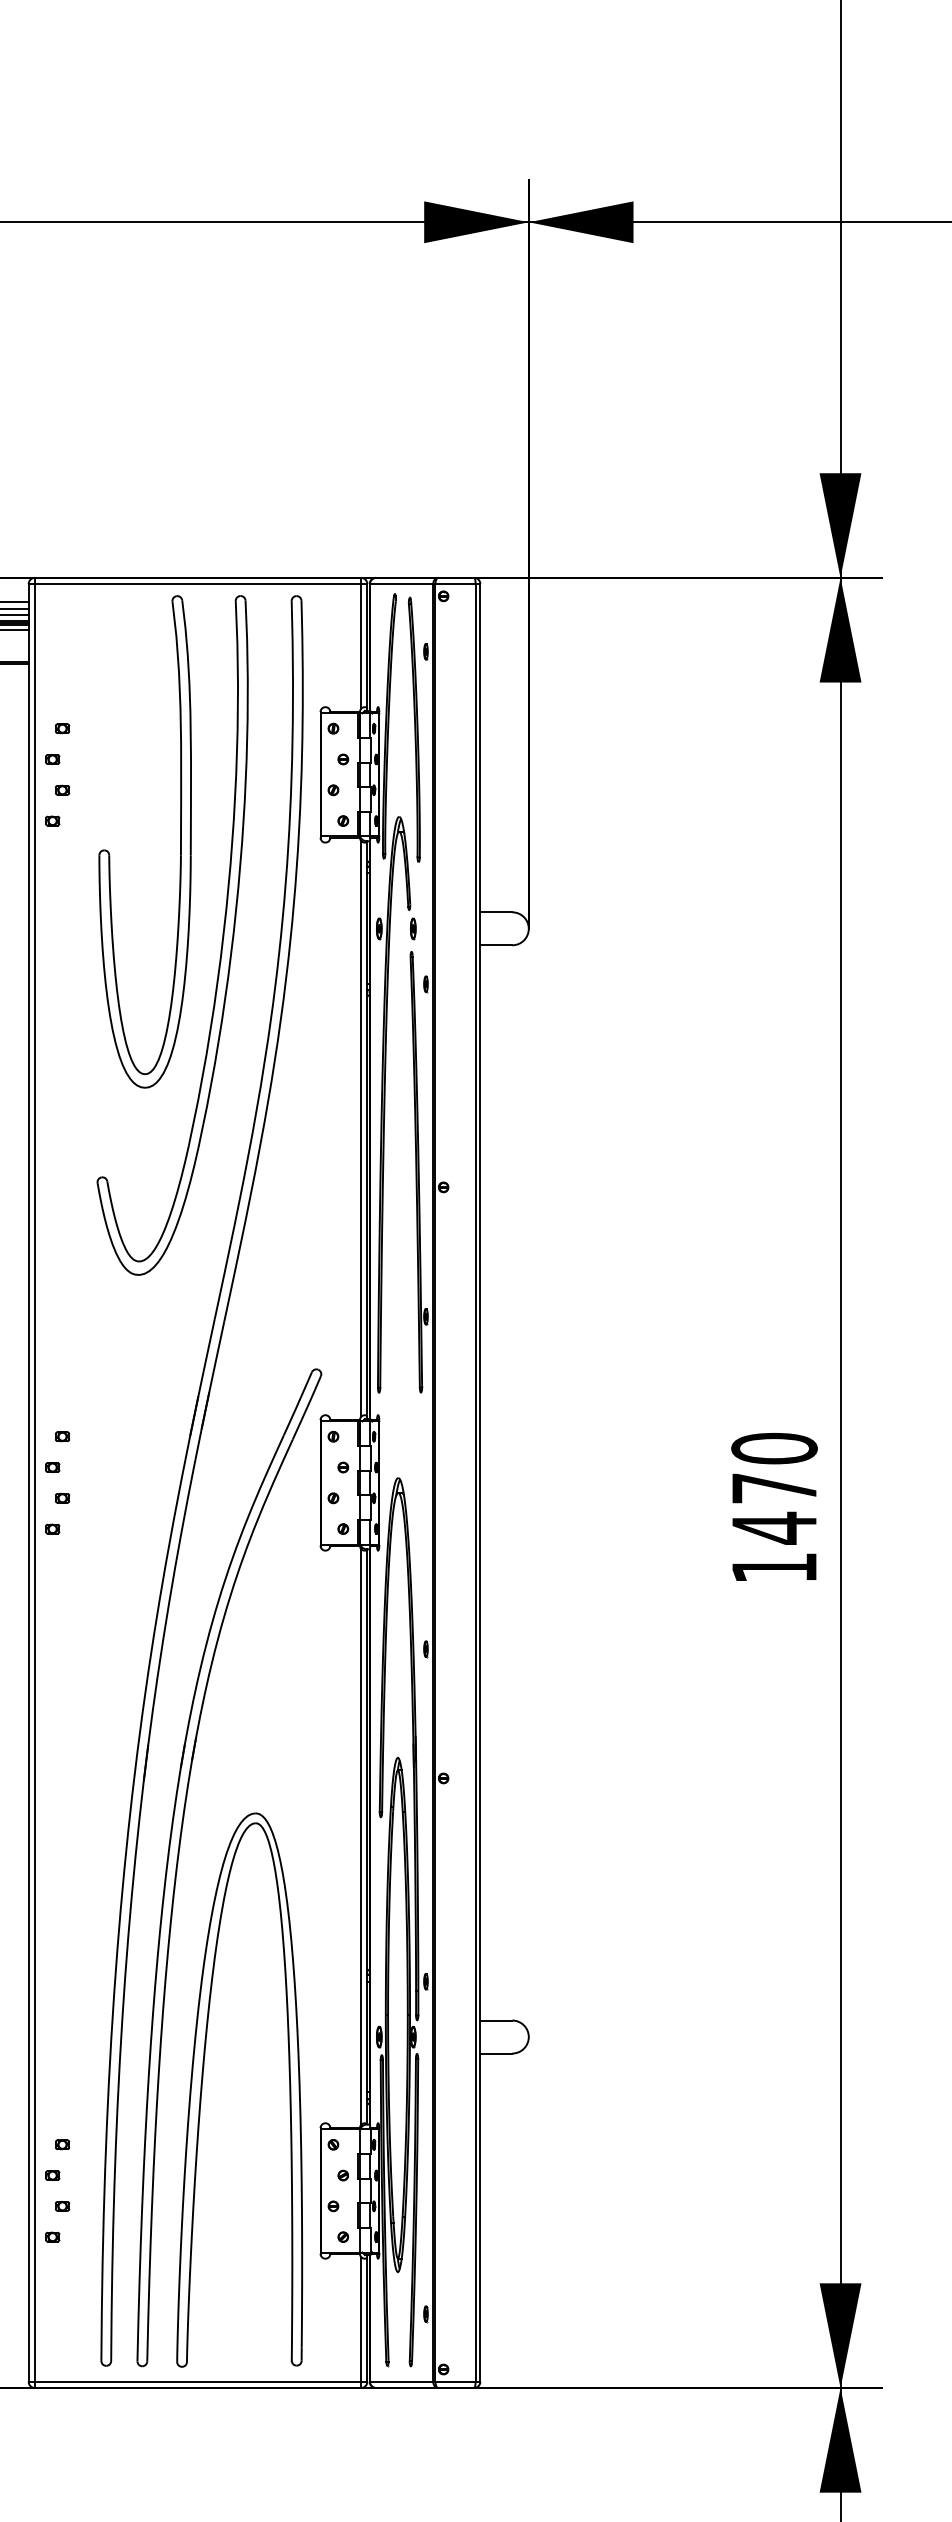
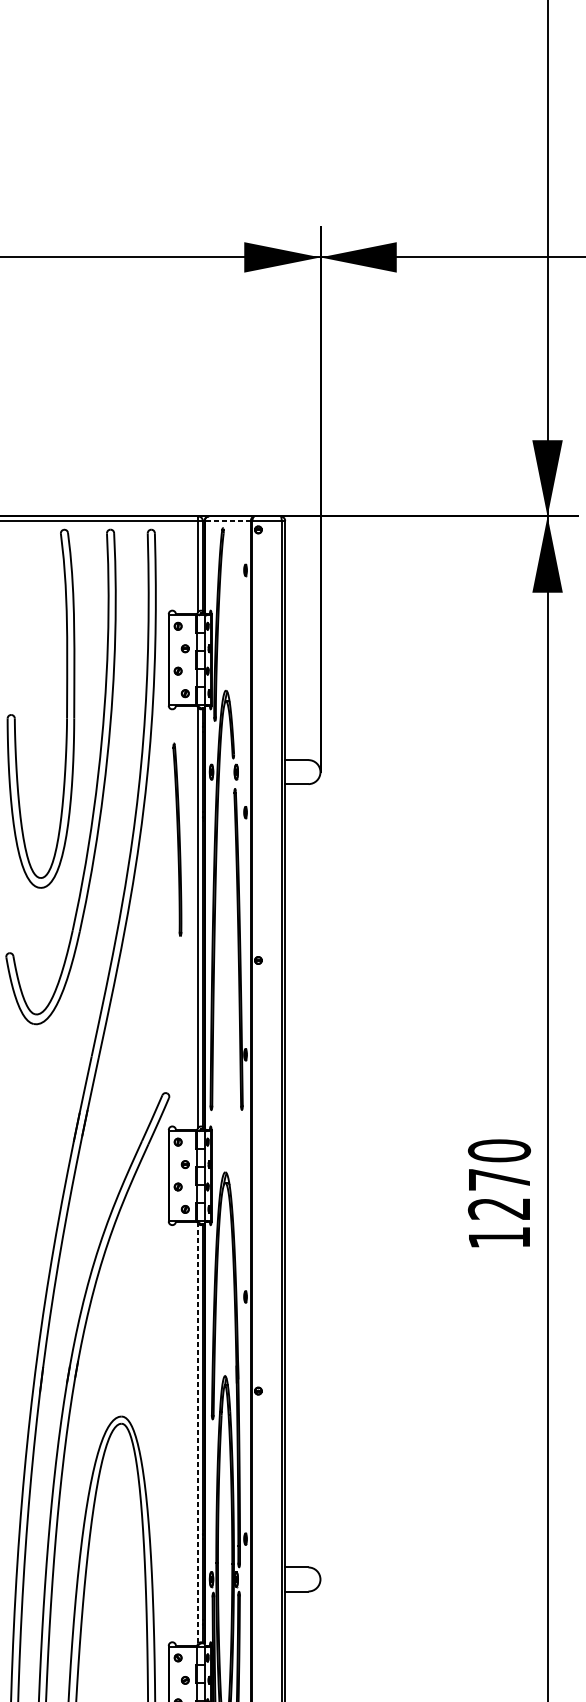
line: (401, 584) -> (227, 521), solid -> dashed
part: (413, 729) -> (176, 839), moved
text: (773, 1527) -> (498, 1208), 1470 -> 1270
line: (361, 1836) -> (198, 1433), solid -> dashed

